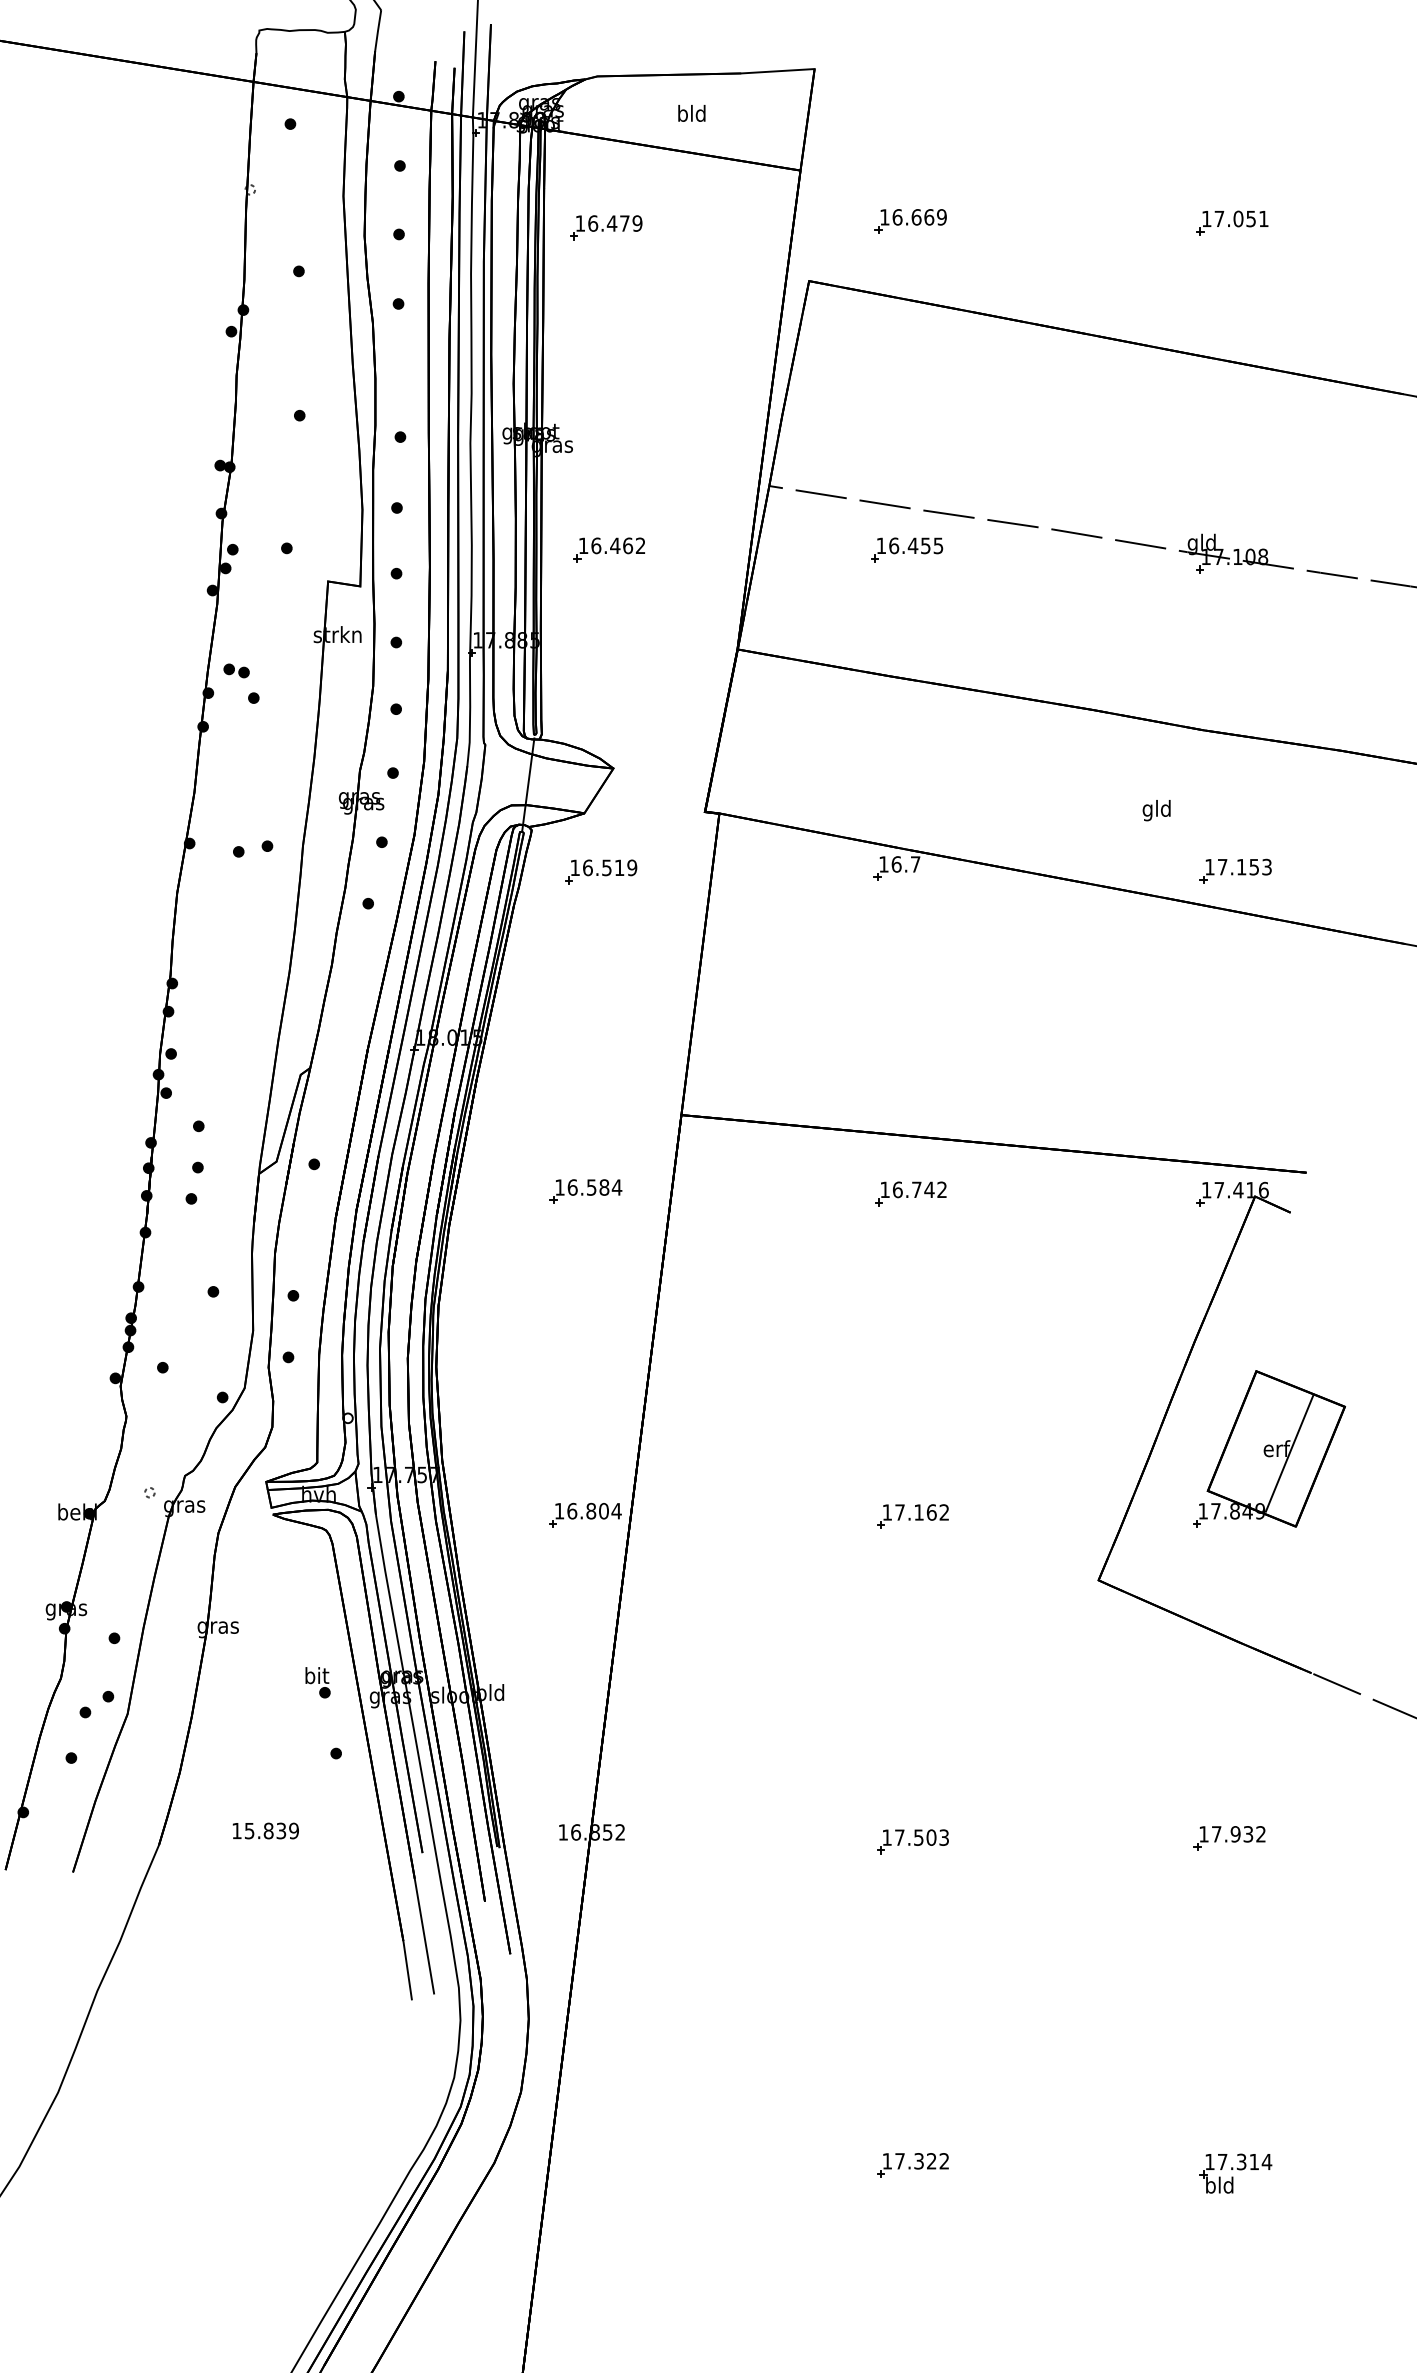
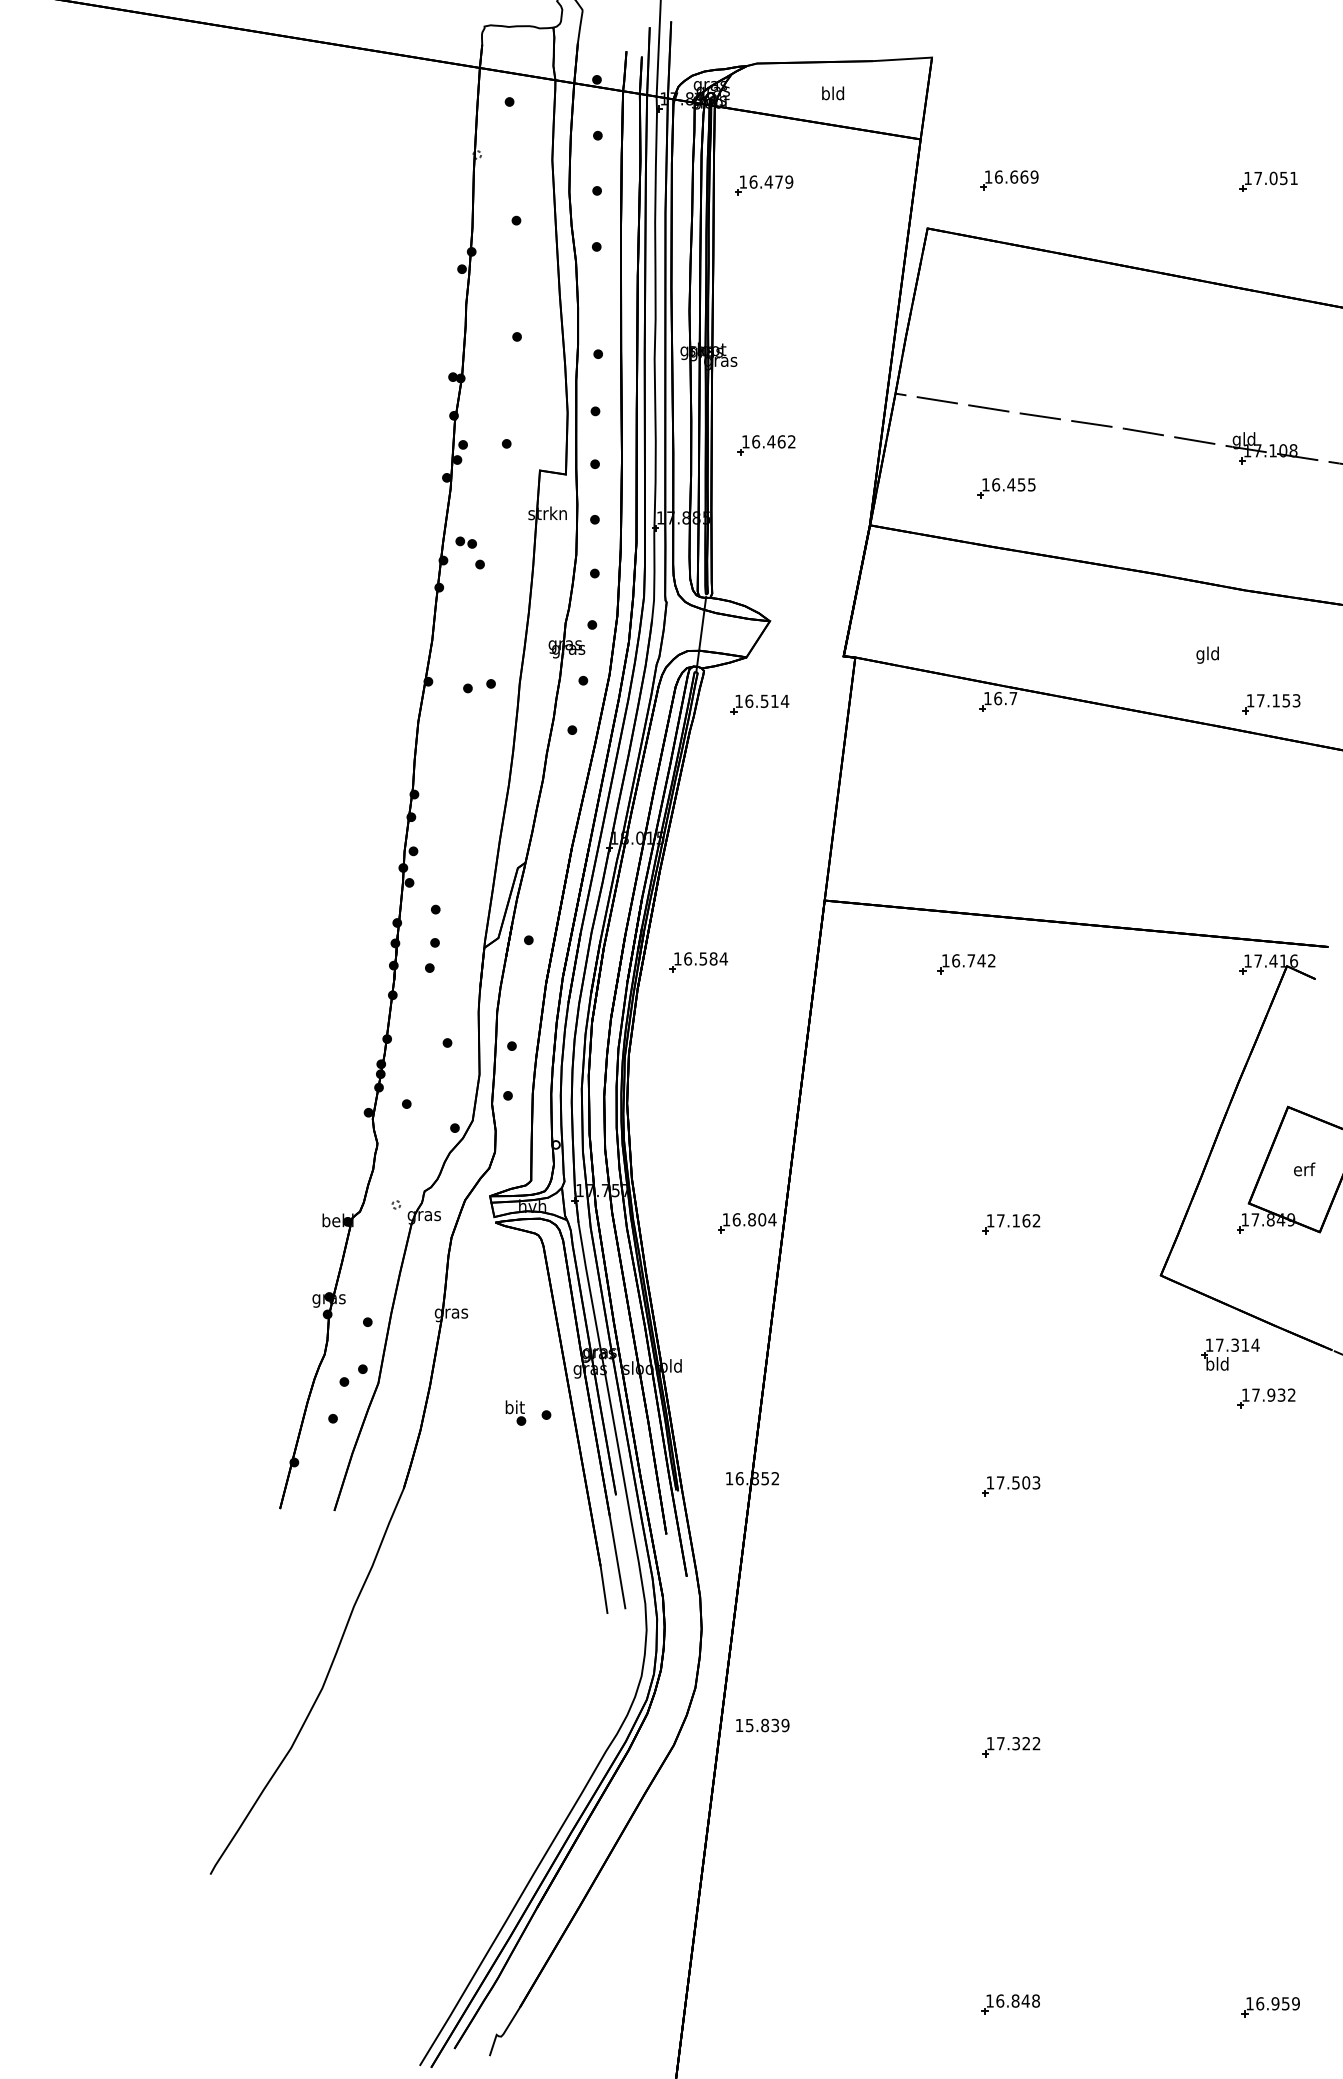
part: (907, 550) -> (1006, 488), moved
text: (631, 868) -> (784, 701), 16.519 -> 16.514
part: (585, 1191) -> (698, 962), moved
part: (910, 1194) -> (966, 964), moved
line: (1289, 1453) -> (1314, 1173), removed
part: (317, 1682) -> (515, 1412), moved
text: (265, 1830) -> (762, 1725), moved
part: (1229, 1838) -> (1266, 1398), moved
part: (1235, 2173) -> (1230, 1354), moved

